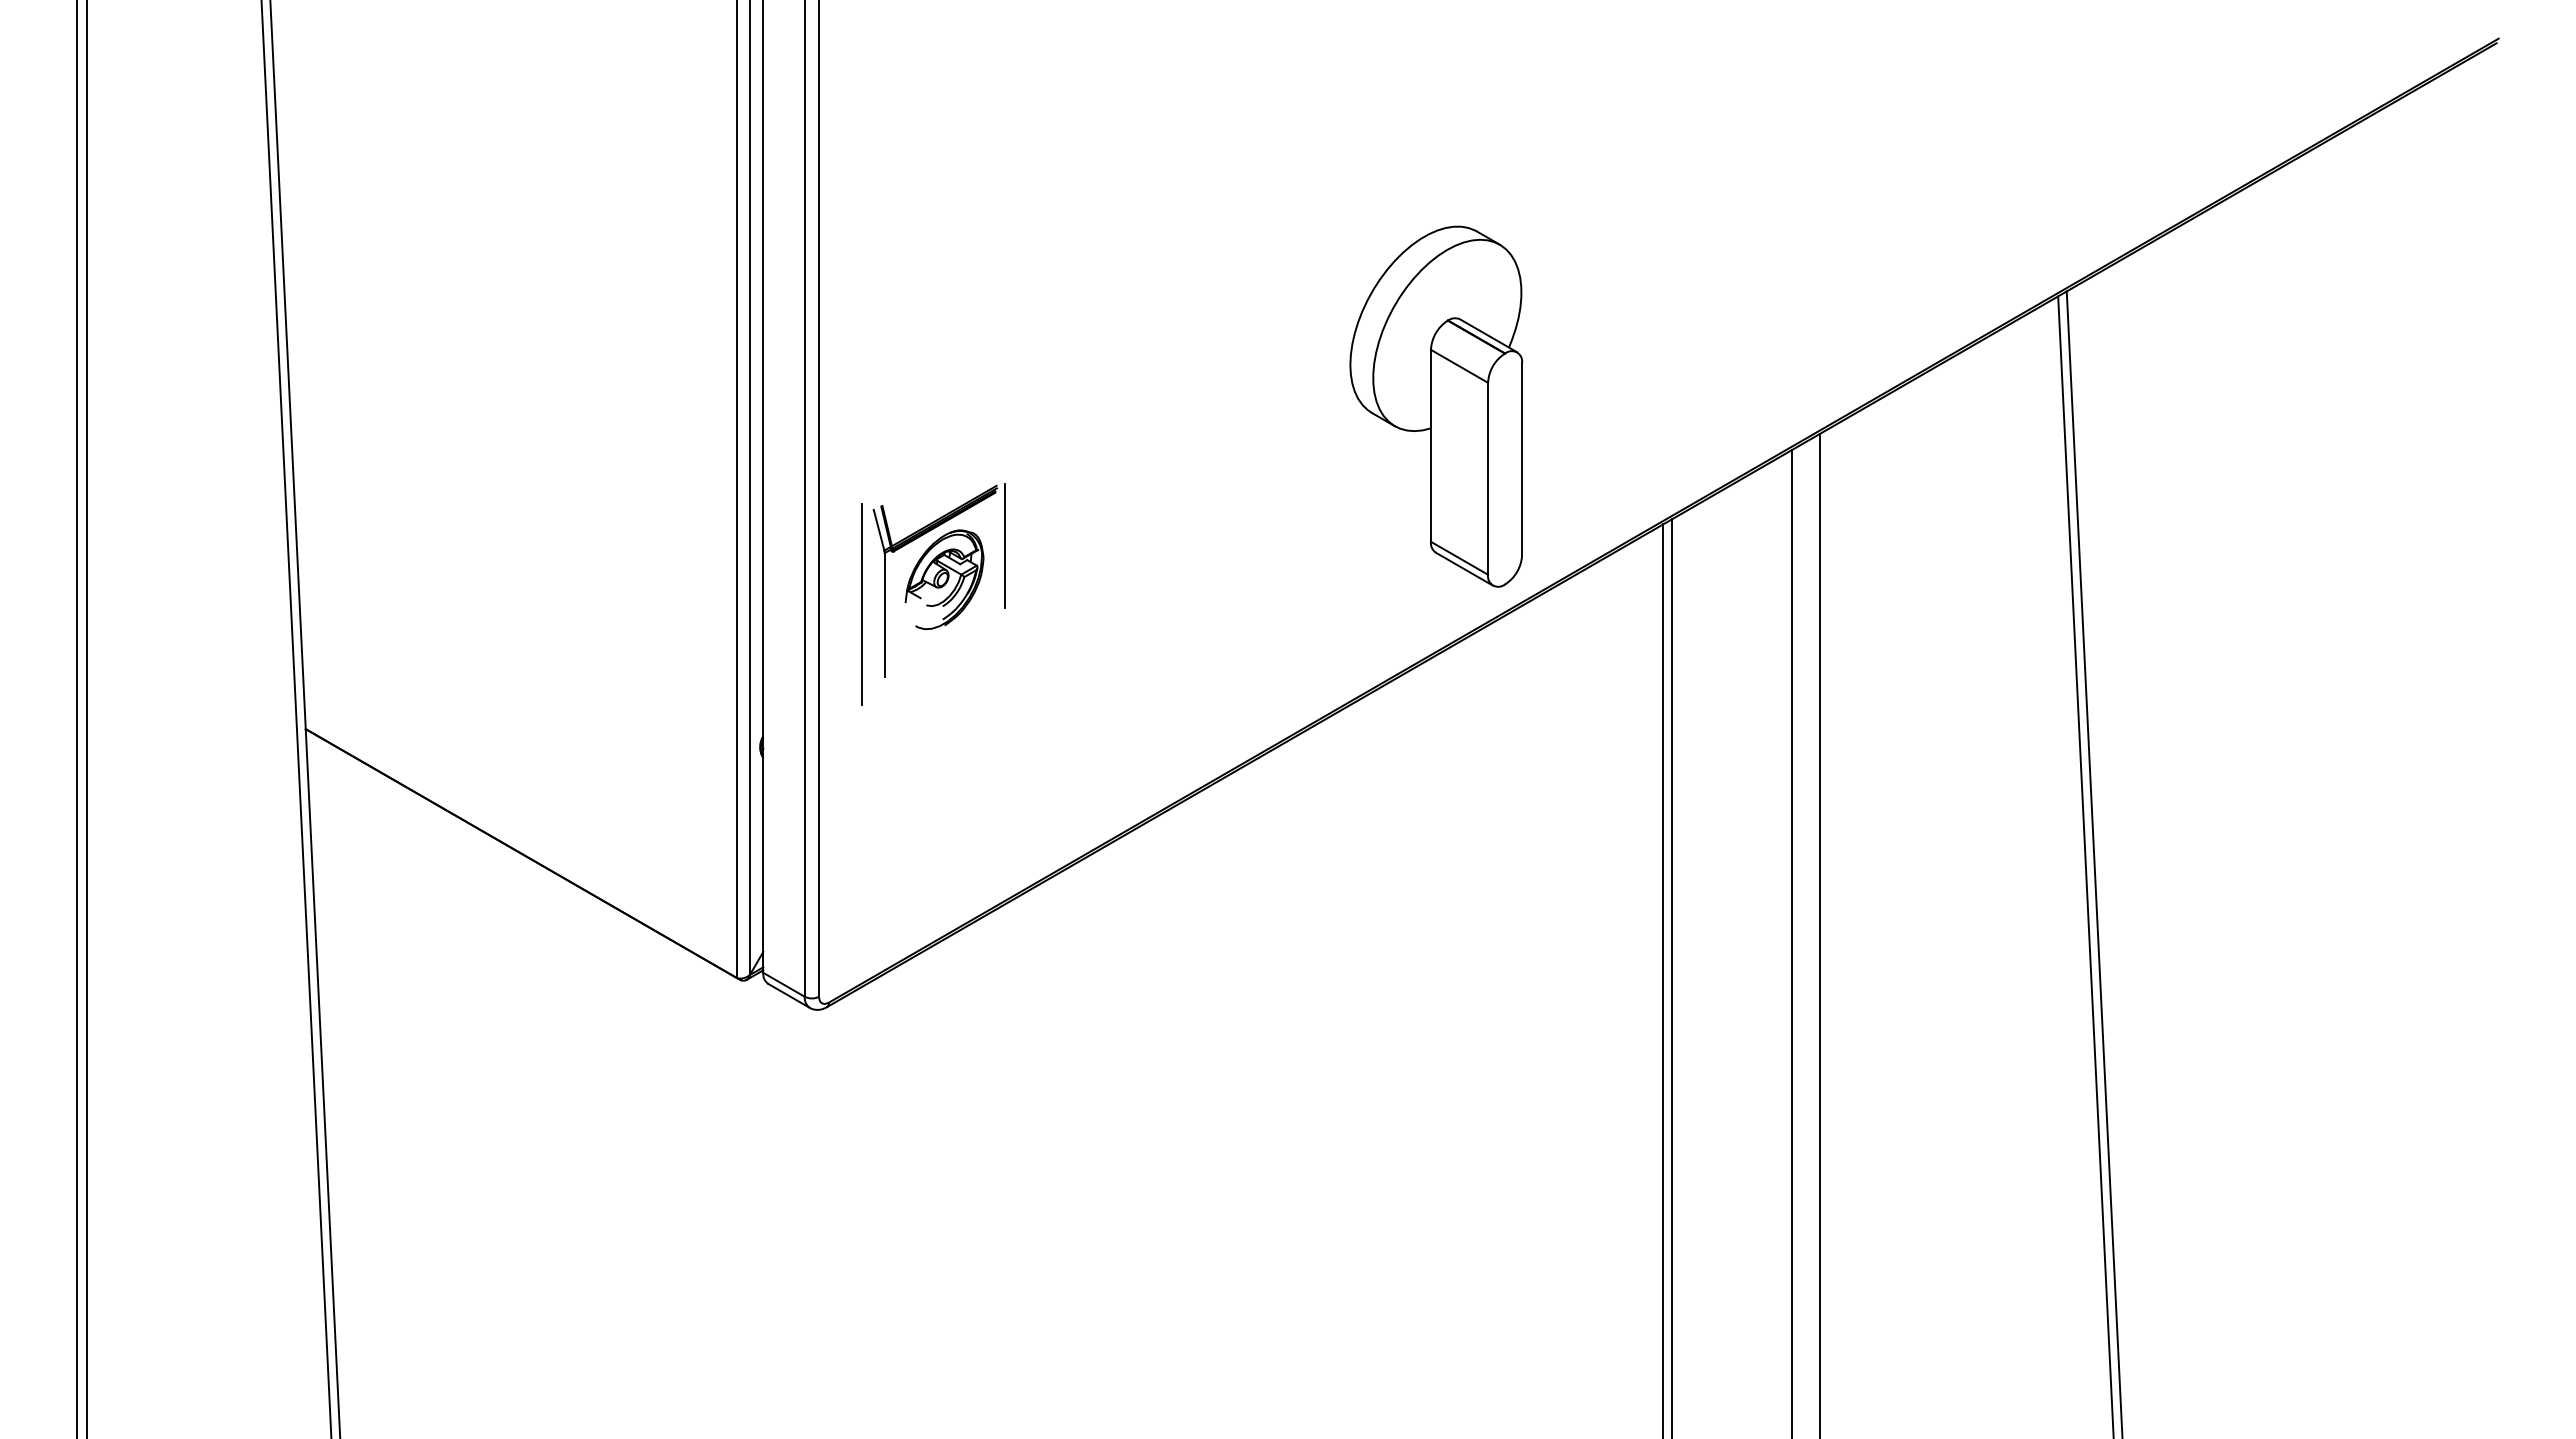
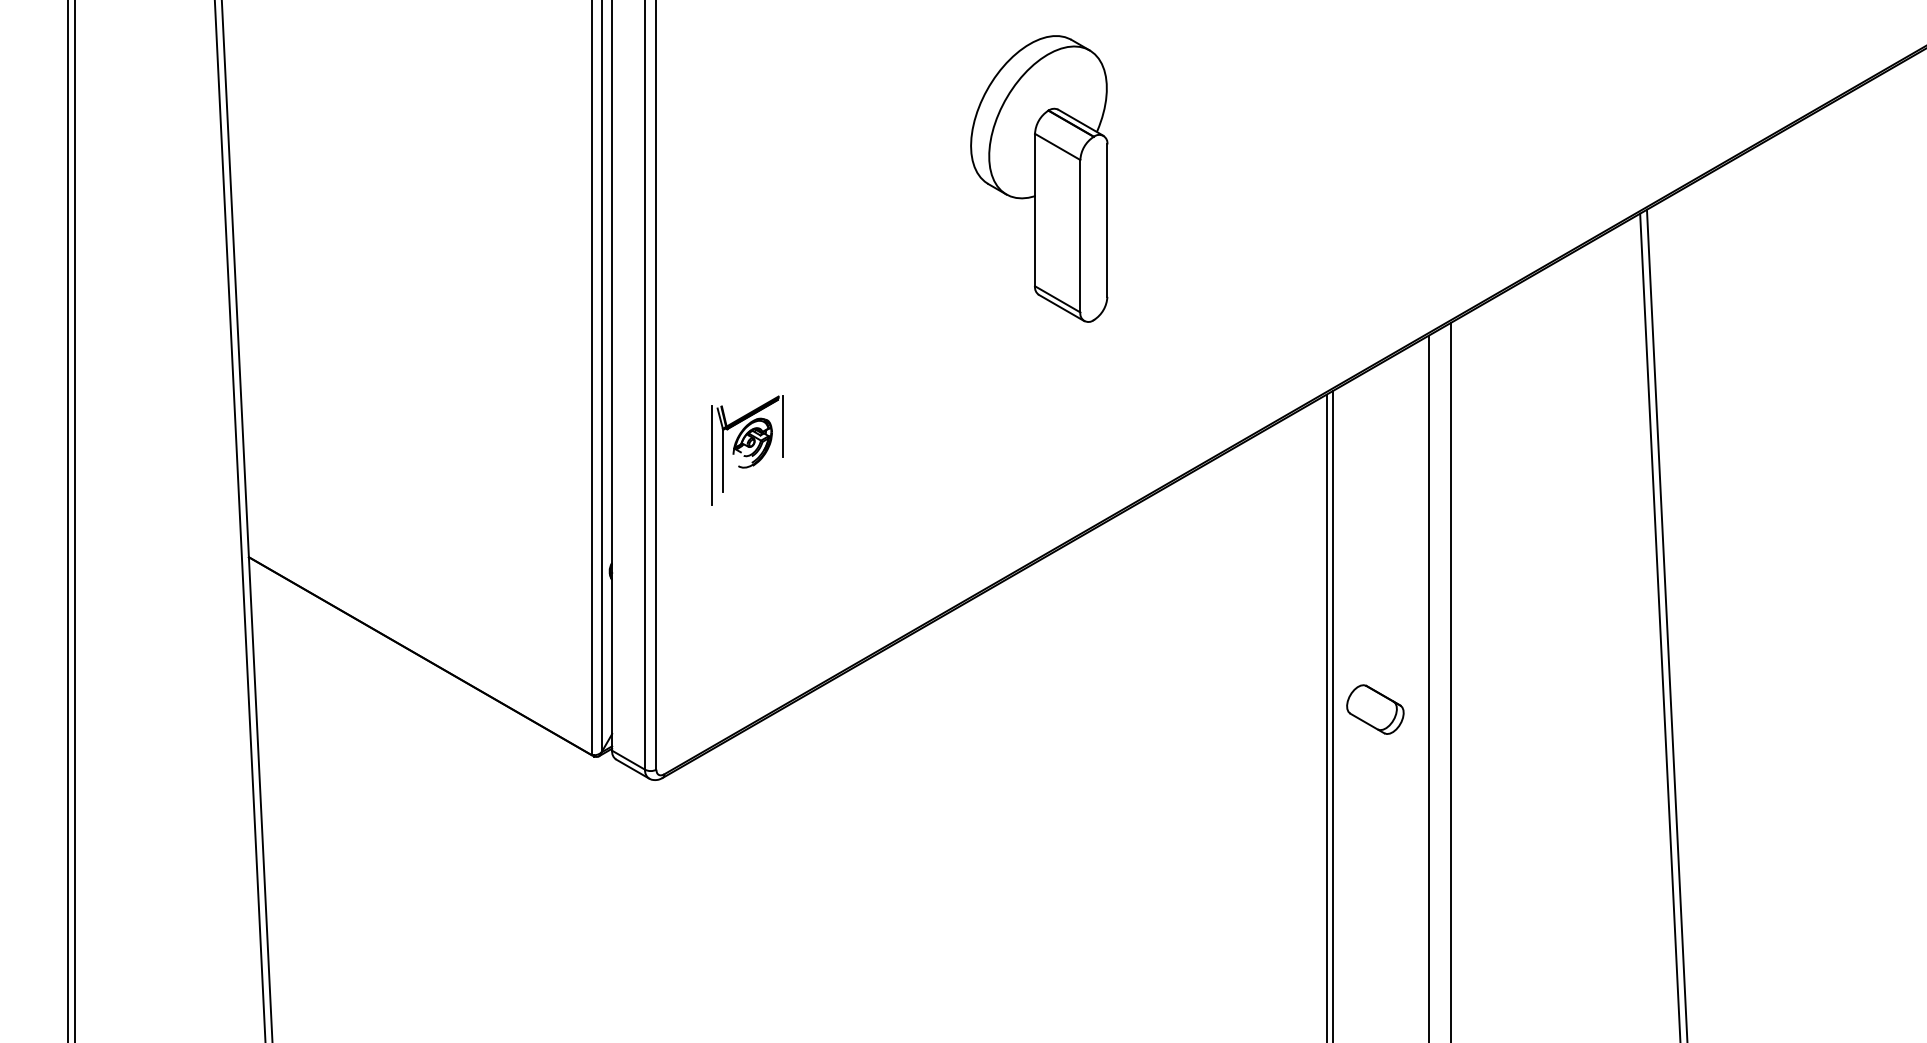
part: (1436, 406) -> (1039, 178), moved
part: (933, 594) -> (747, 450), size x0.62
part: (1724, 920) -> (1375, 709), added

